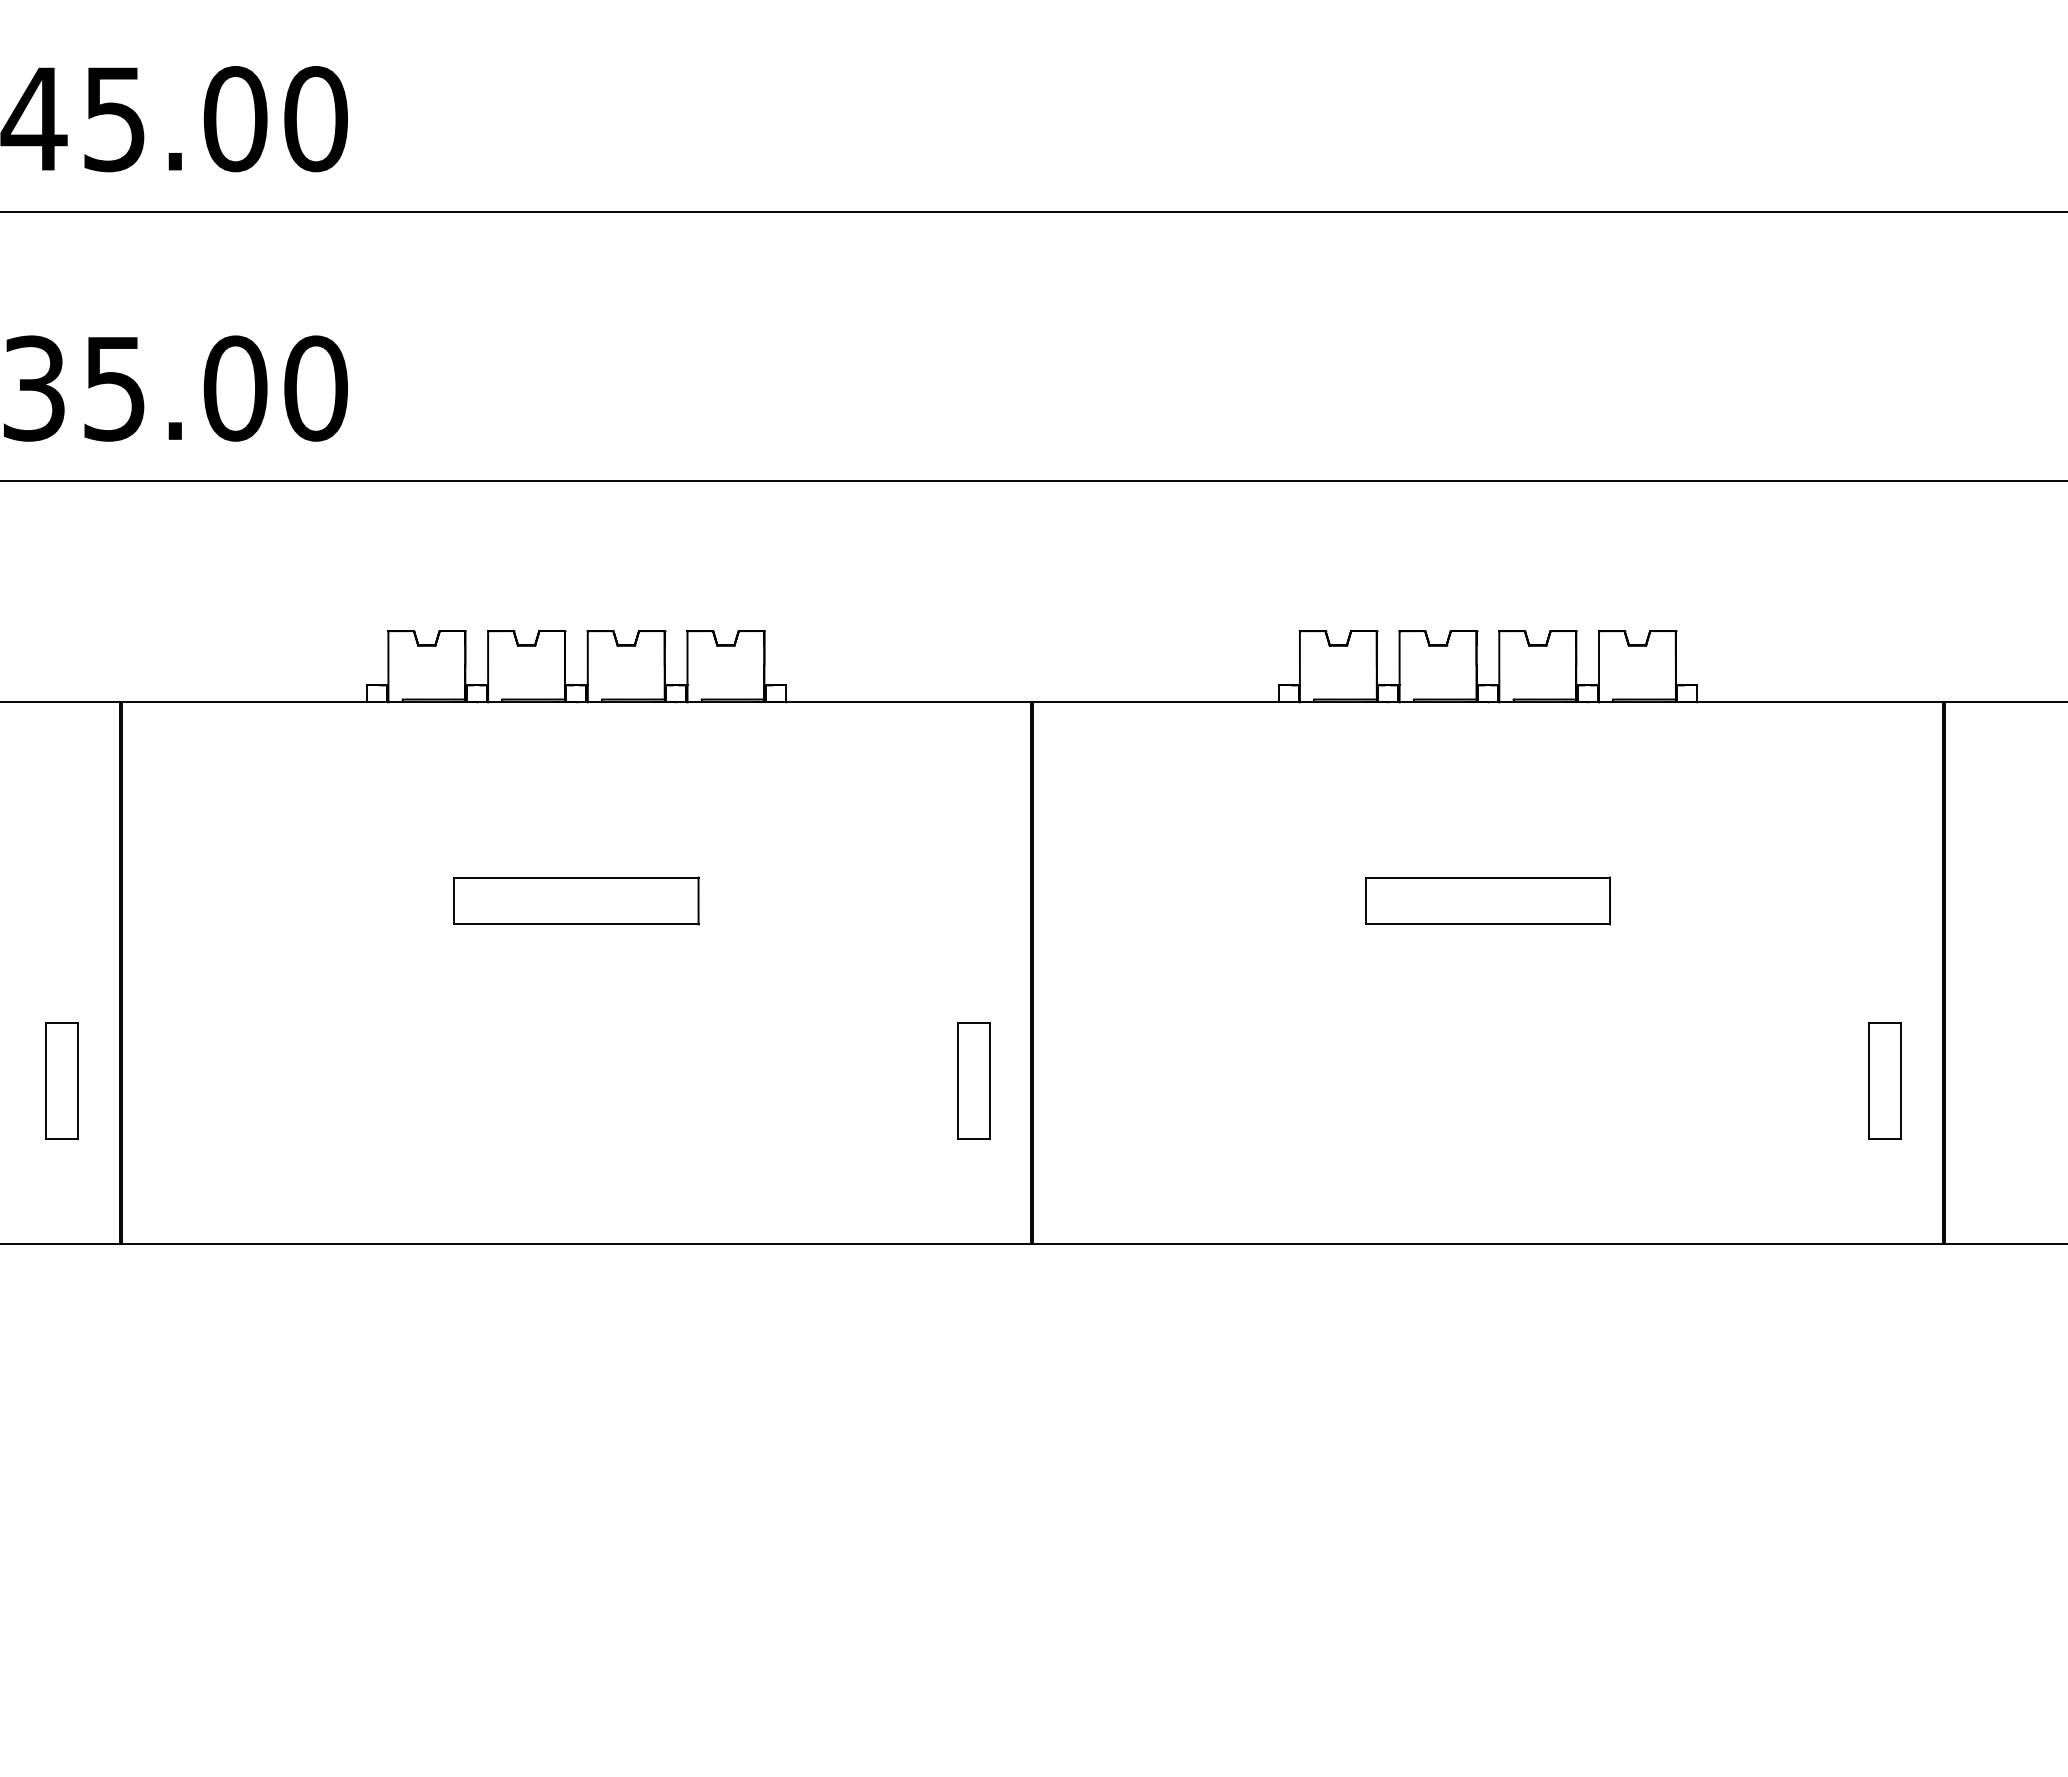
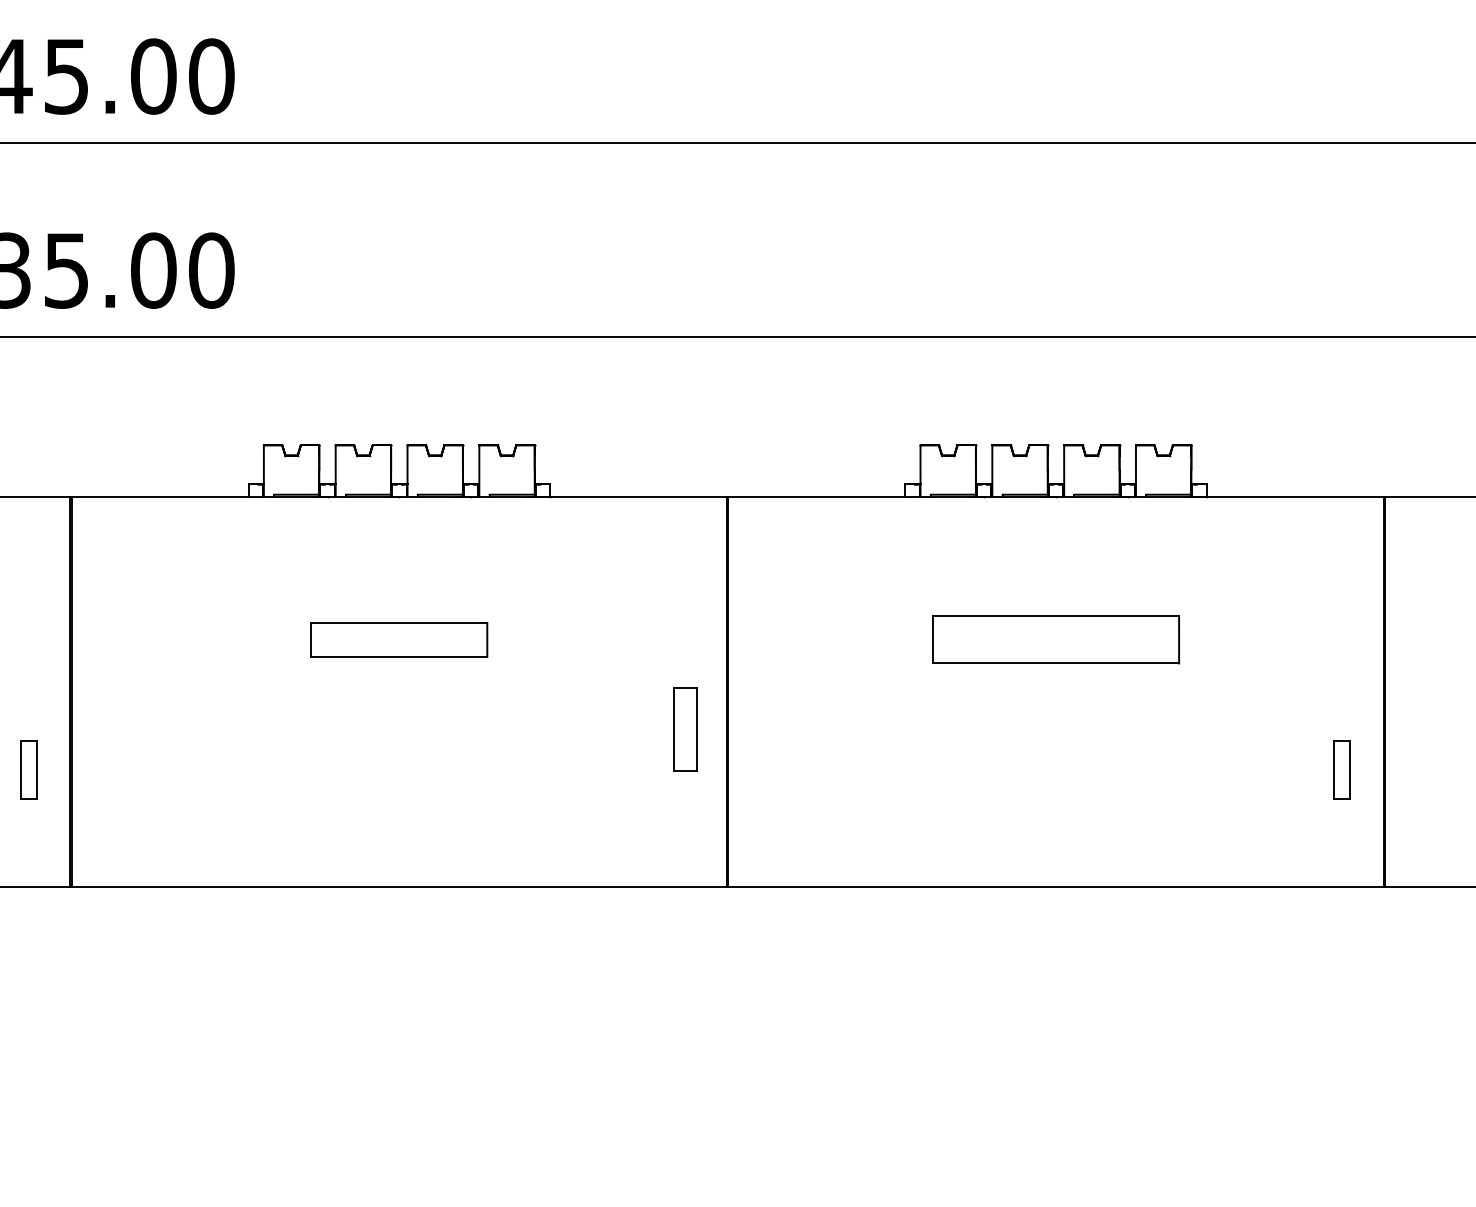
part: (1487, 900) -> (1055, 639), size x1.4
part: (61, 1080) -> (28, 769), size x0.7
part: (973, 1080) -> (685, 729), moved
part: (1884, 1080) -> (1341, 769), size x0.7

